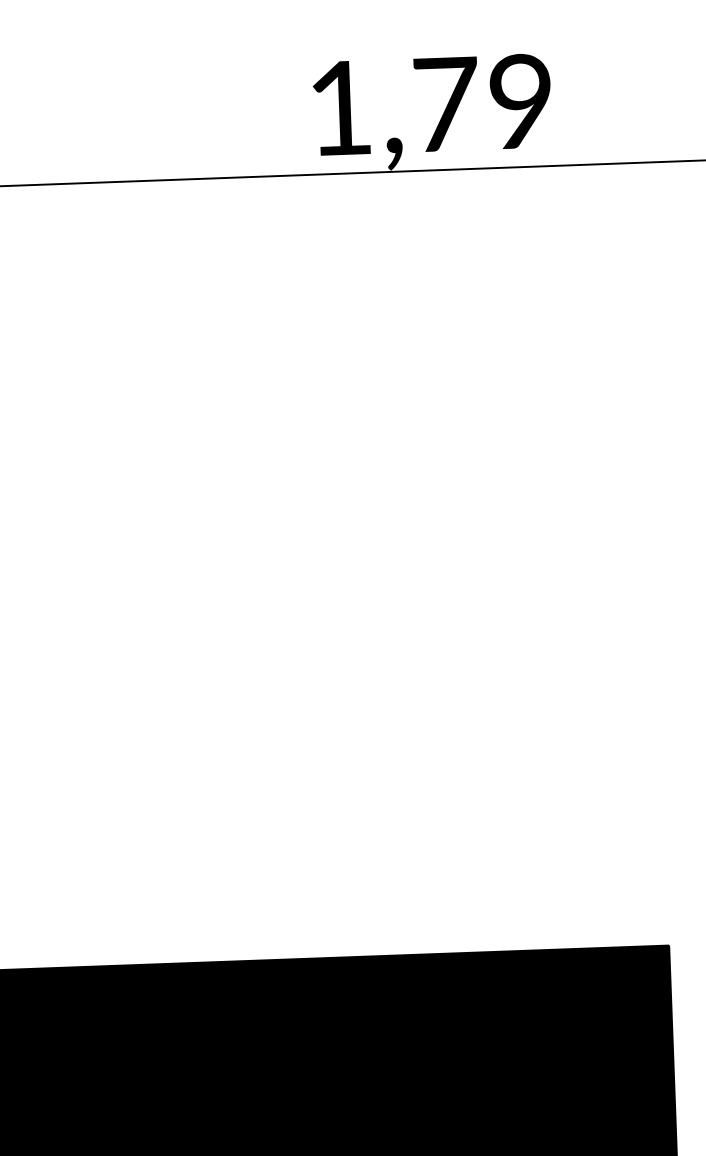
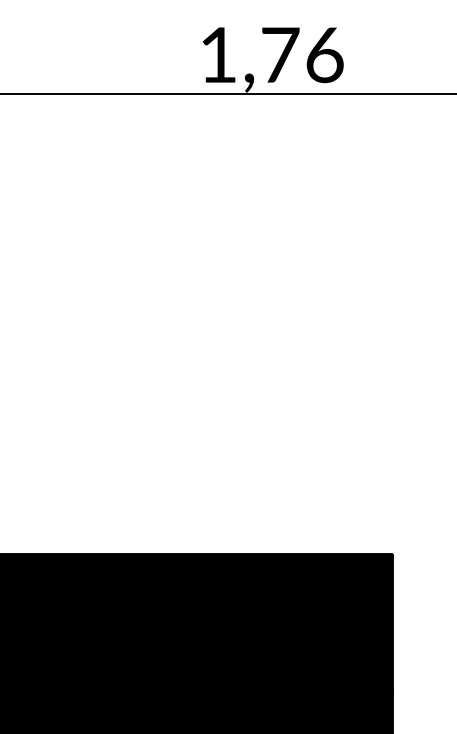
text: (520, 102) -> (324, 55), 1,79 -> 1,76

